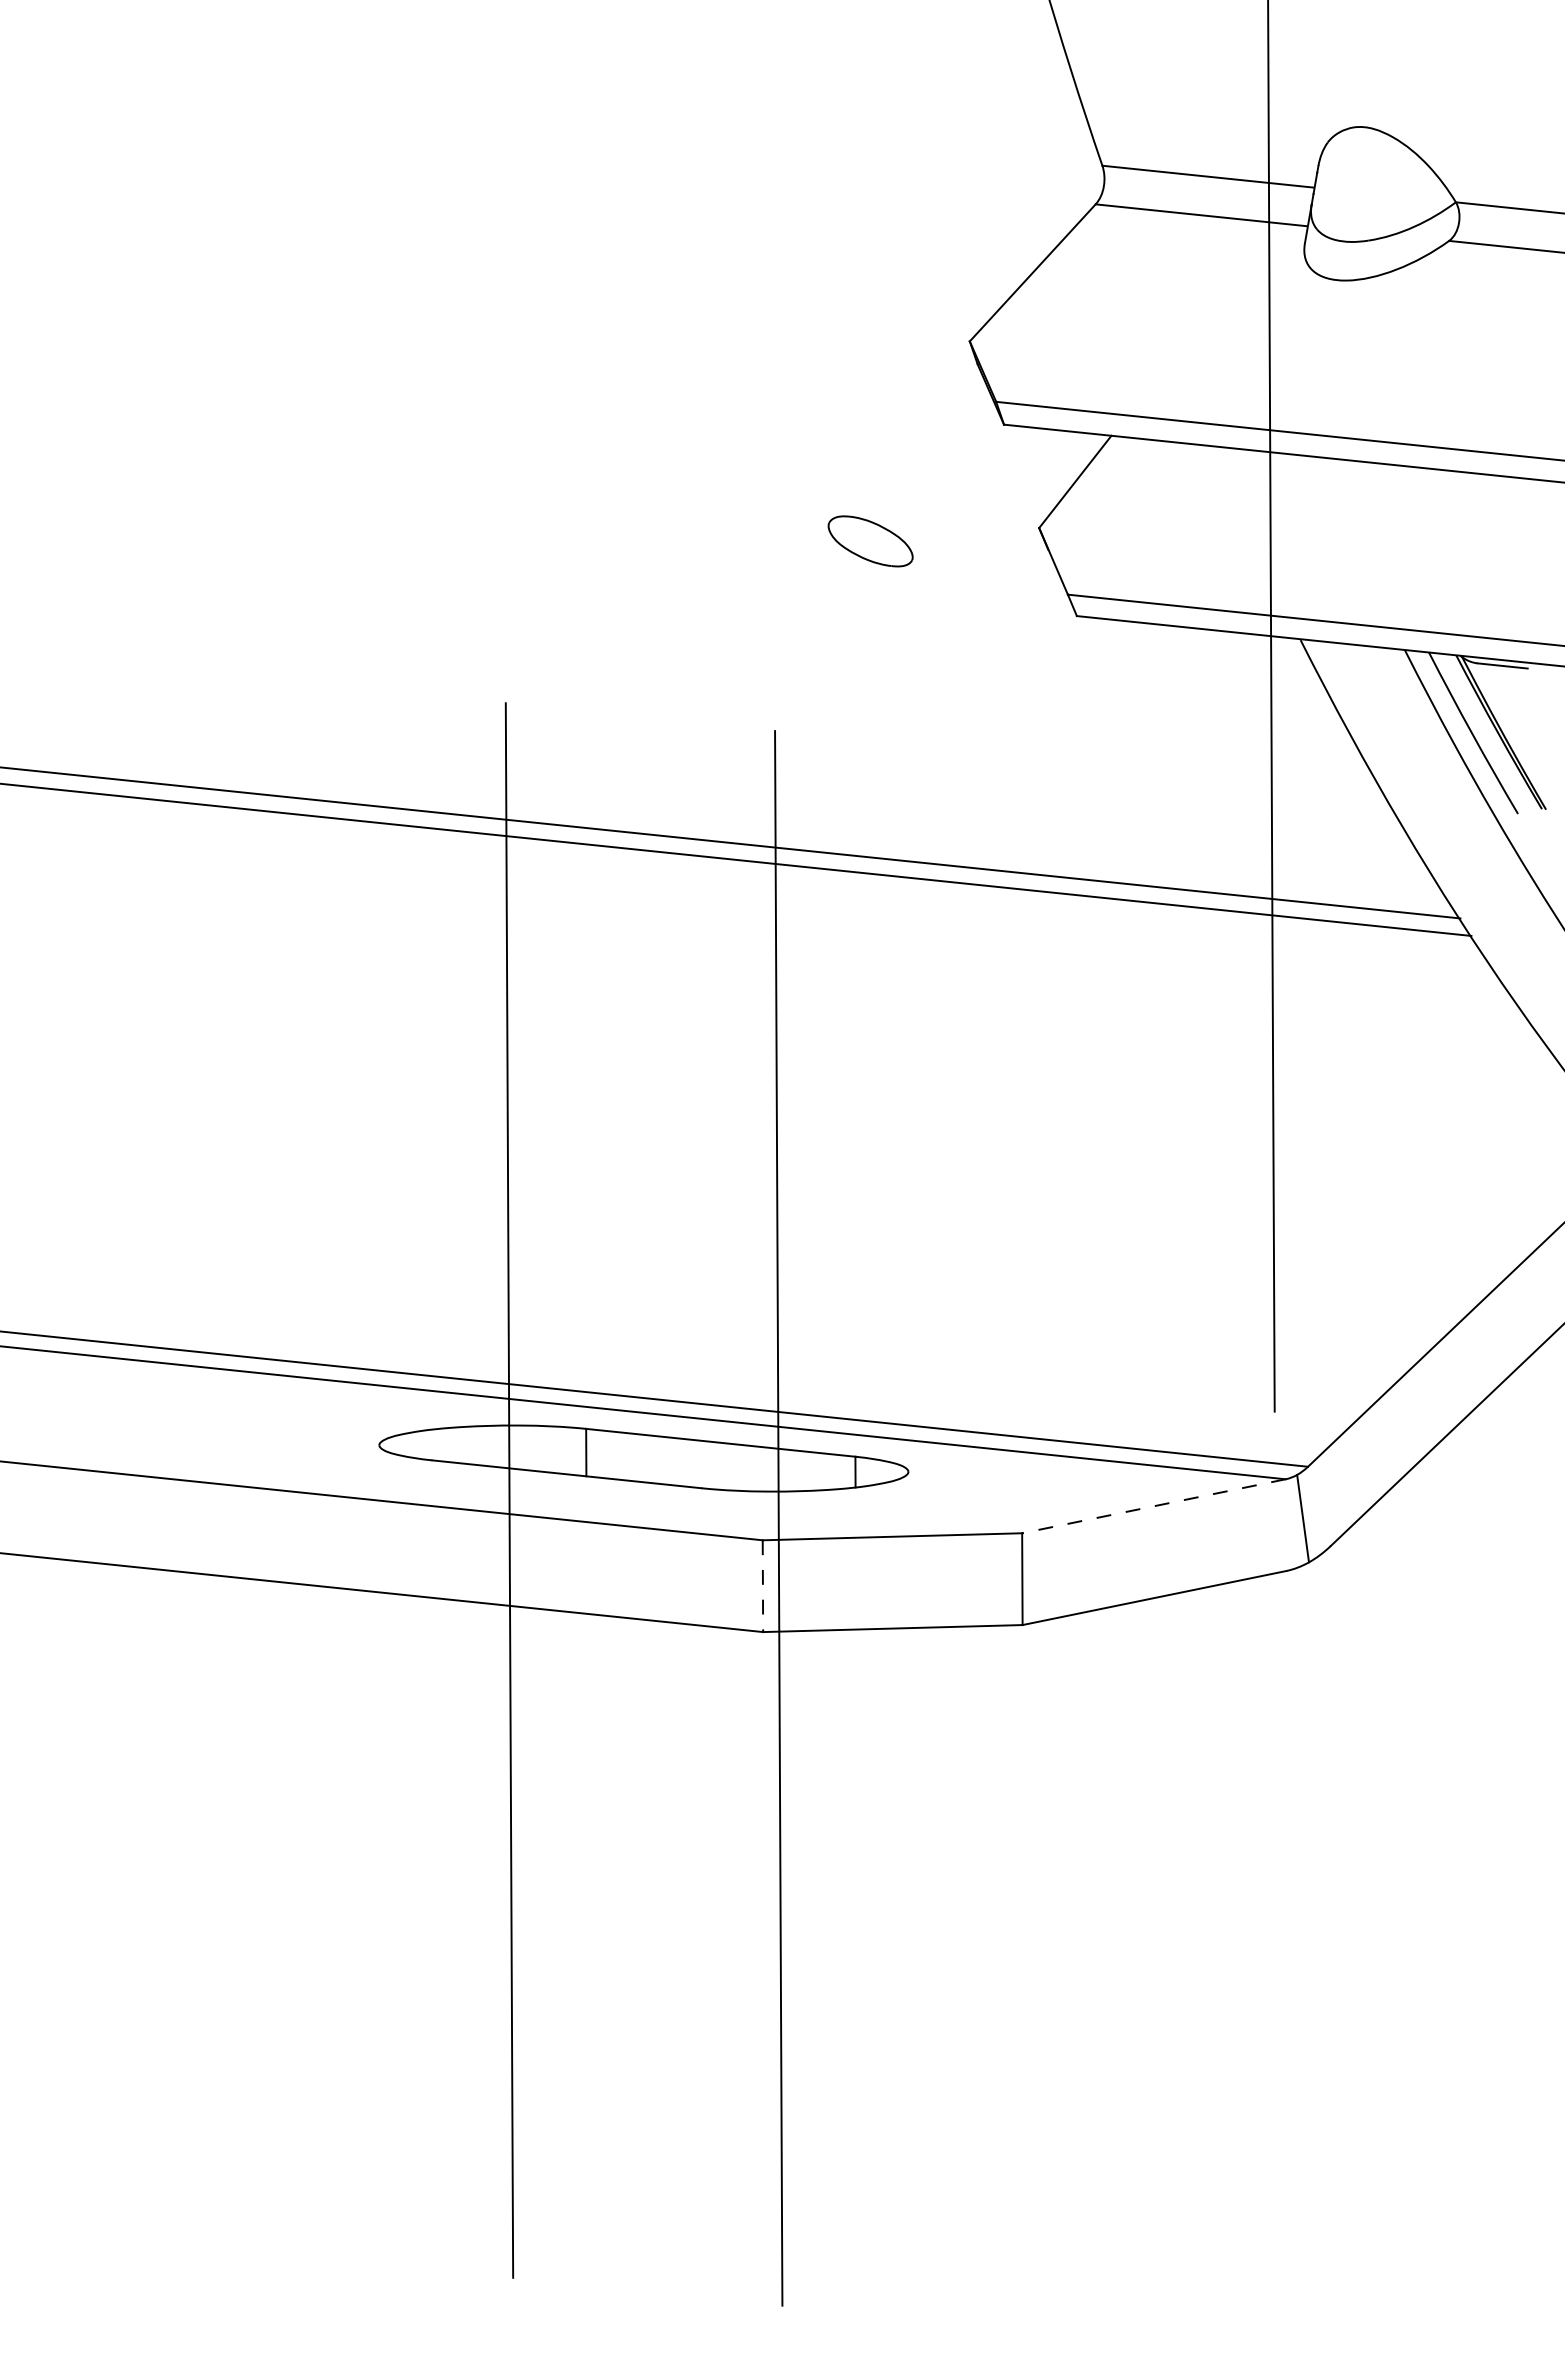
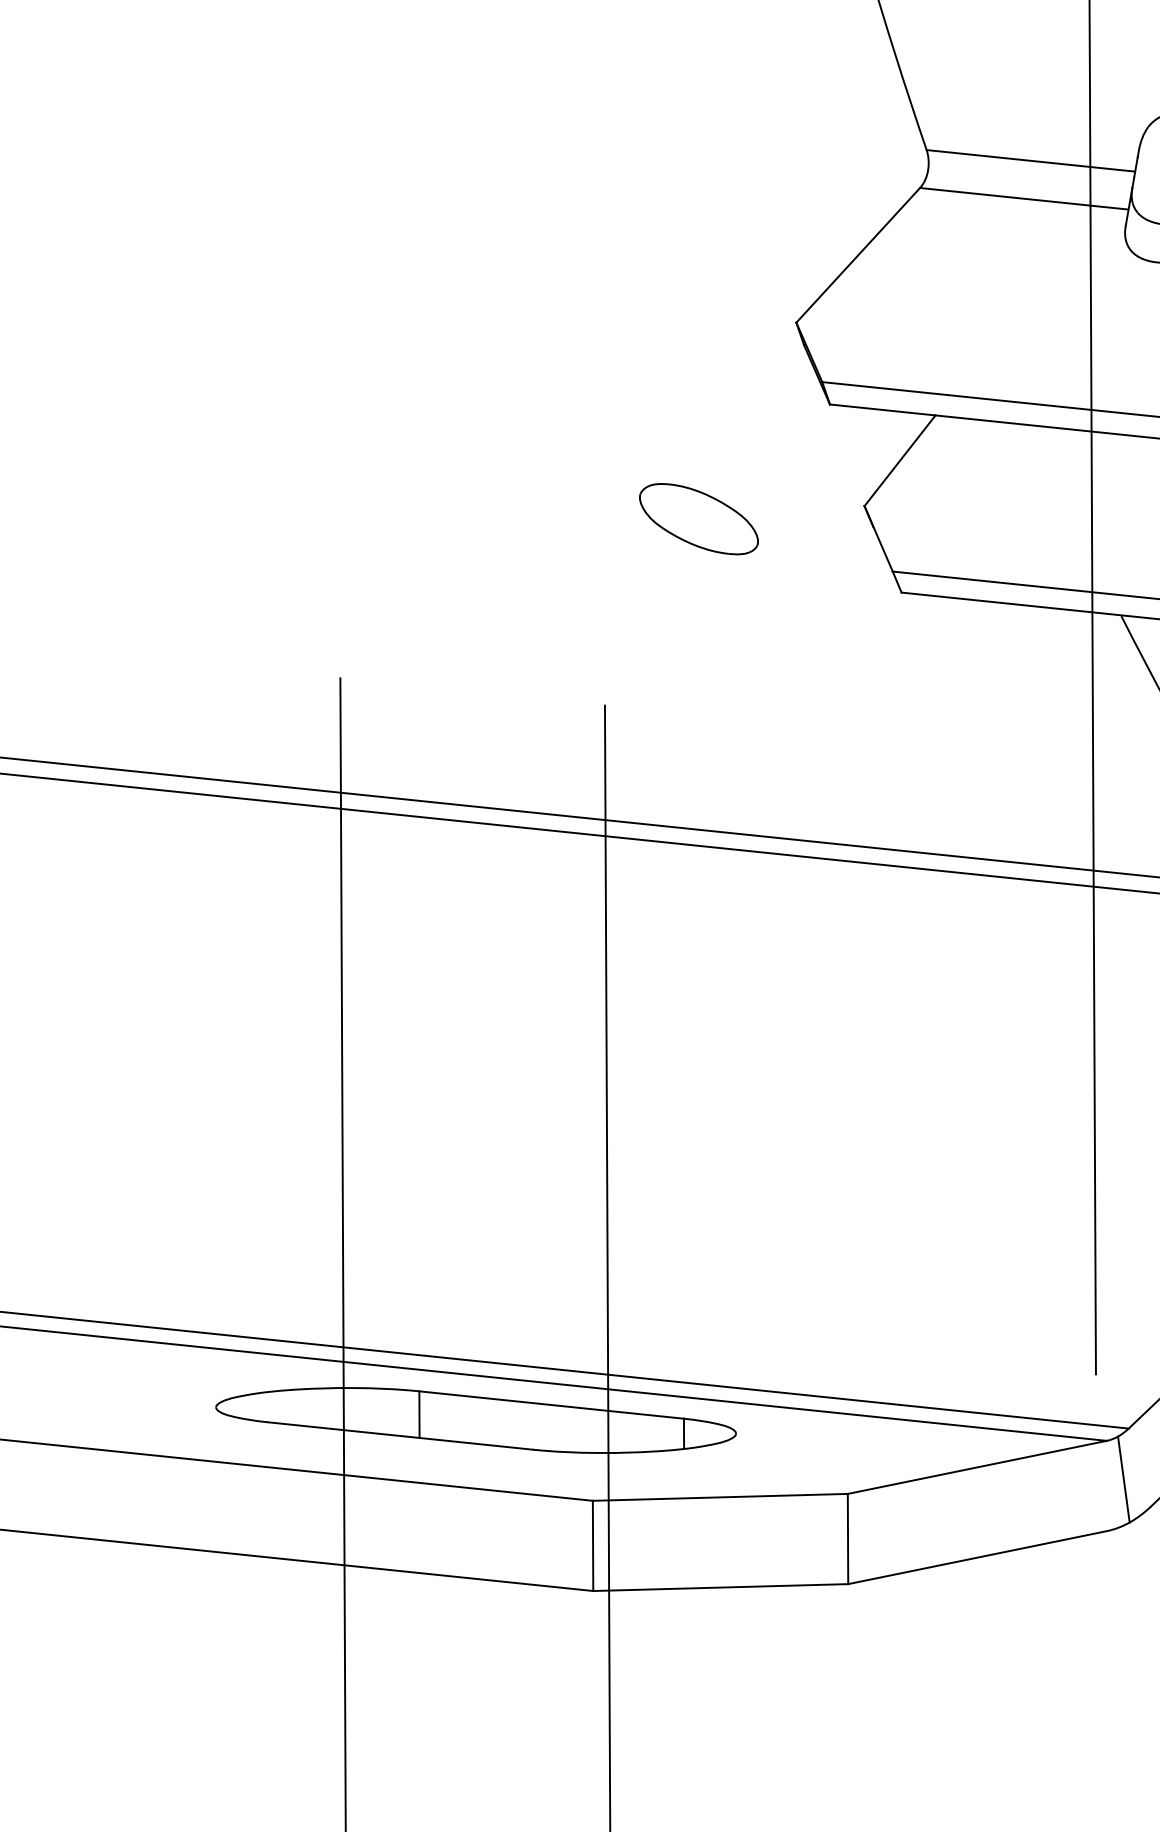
part: (870, 541) -> (698, 519), size x1.43
line: (1153, 1506) -> (976, 1467), dashed -> solid
line: (762, 1586) -> (592, 1546), dashed -> solid

